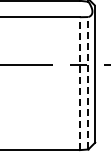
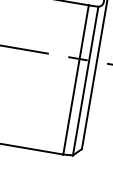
line: (88, 82) -> (85, 80), dashed -> solid
line: (79, 83) -> (75, 79), dashed -> solid

